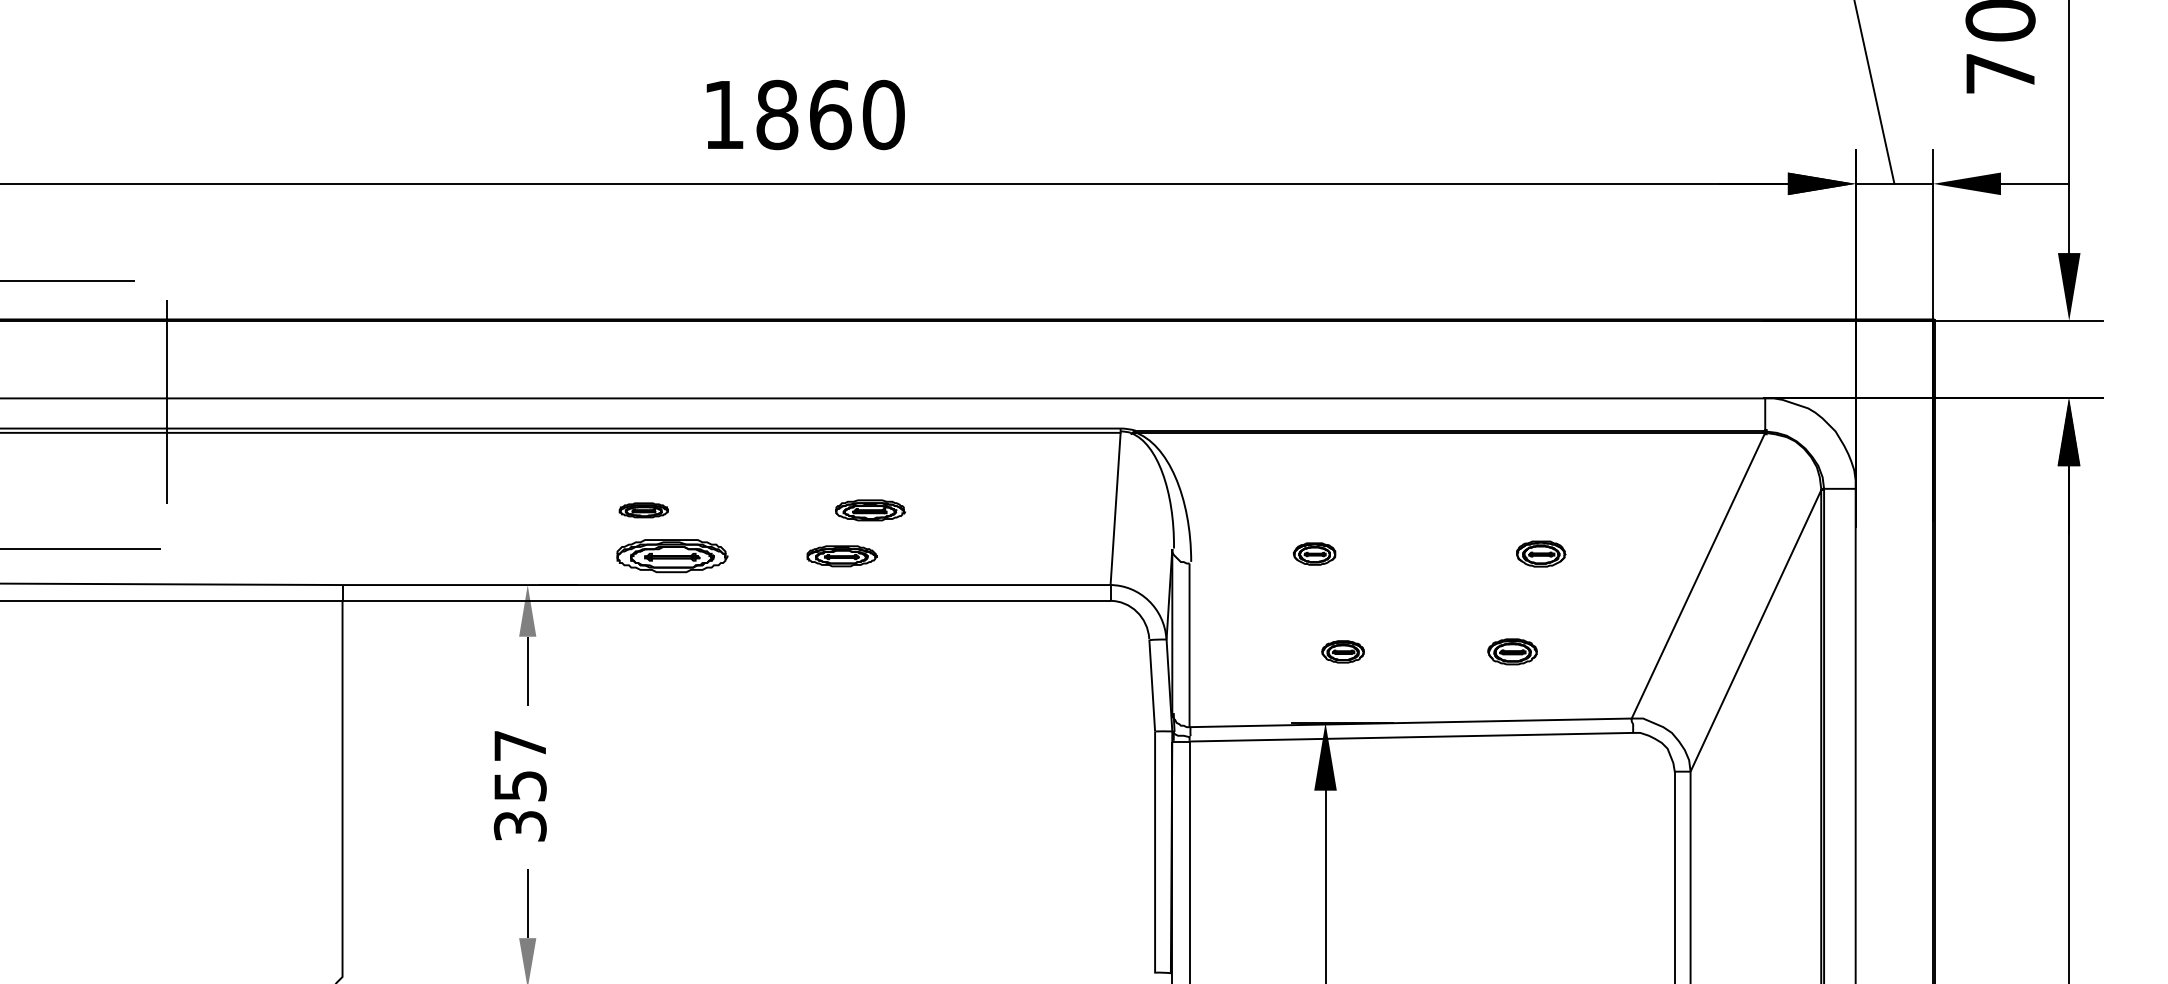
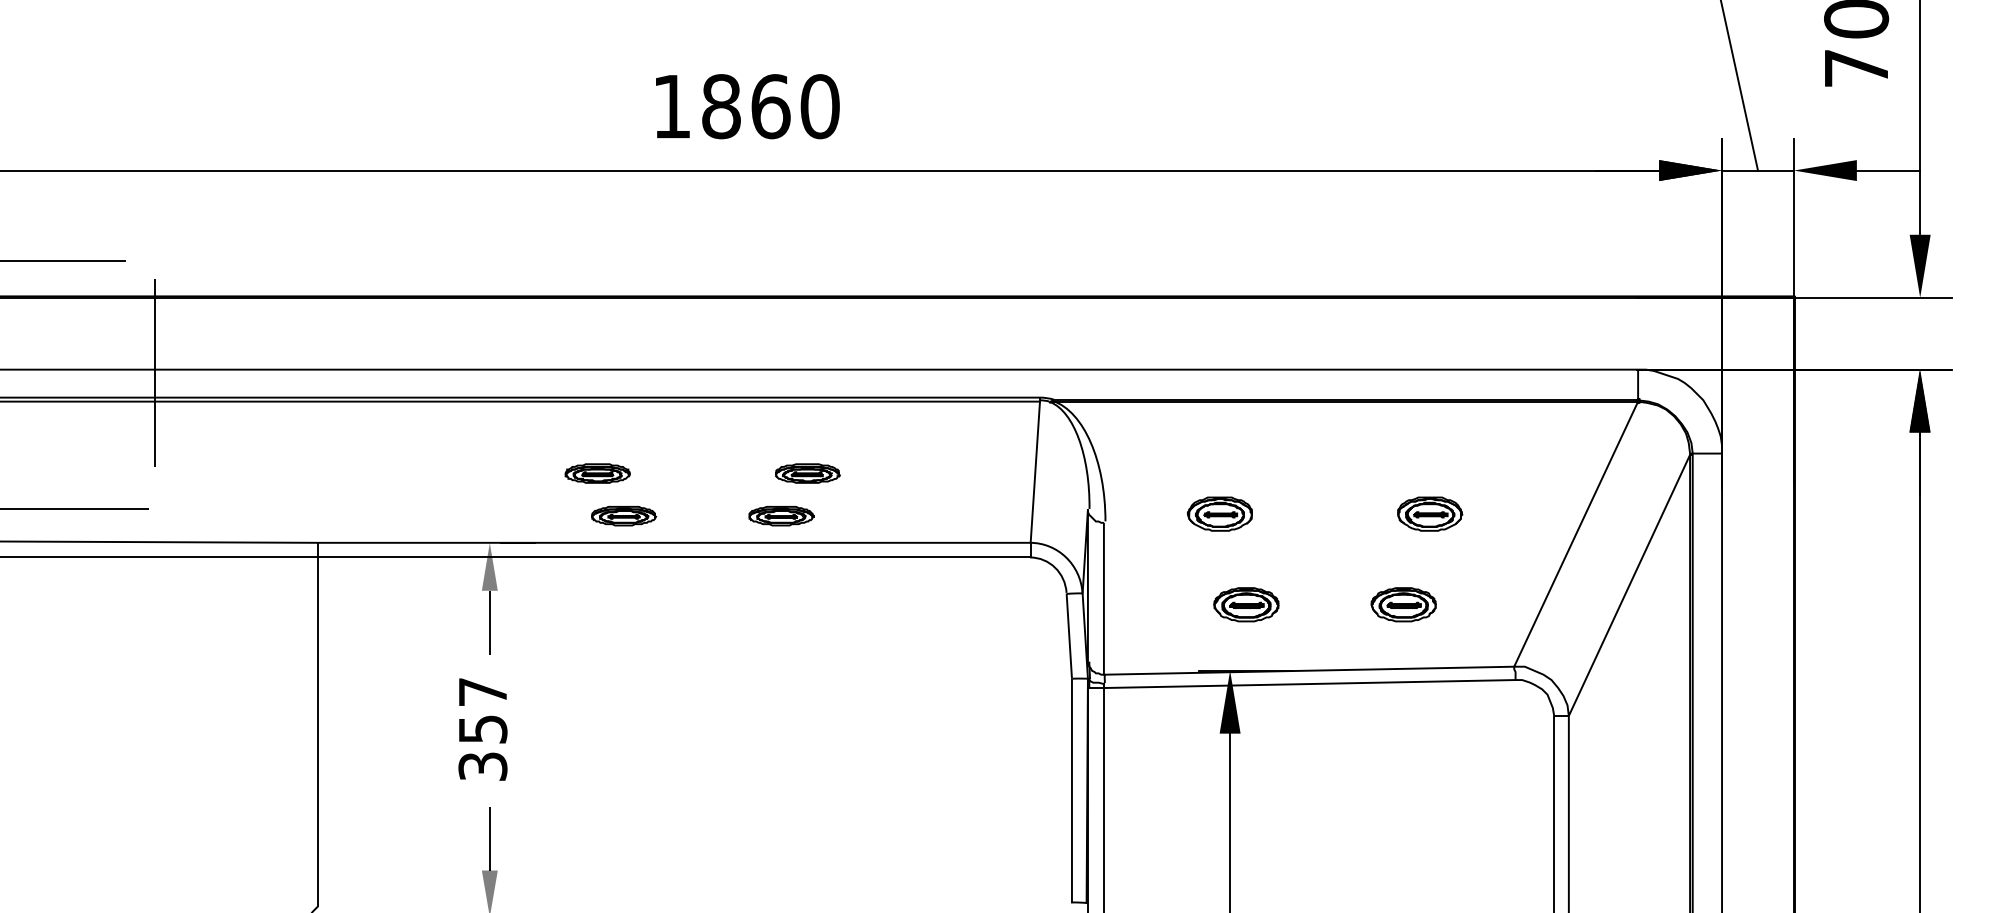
part: (643, 510) -> (597, 473), size x1.43
part: (1314, 553) -> (1219, 513), size x1.67
part: (1541, 553) -> (1430, 513), size x1.43
part: (672, 556) -> (624, 516), size x0.62
part: (1343, 651) -> (1246, 604), size x1.67
part: (1512, 651) -> (1403, 604), size x1.43

